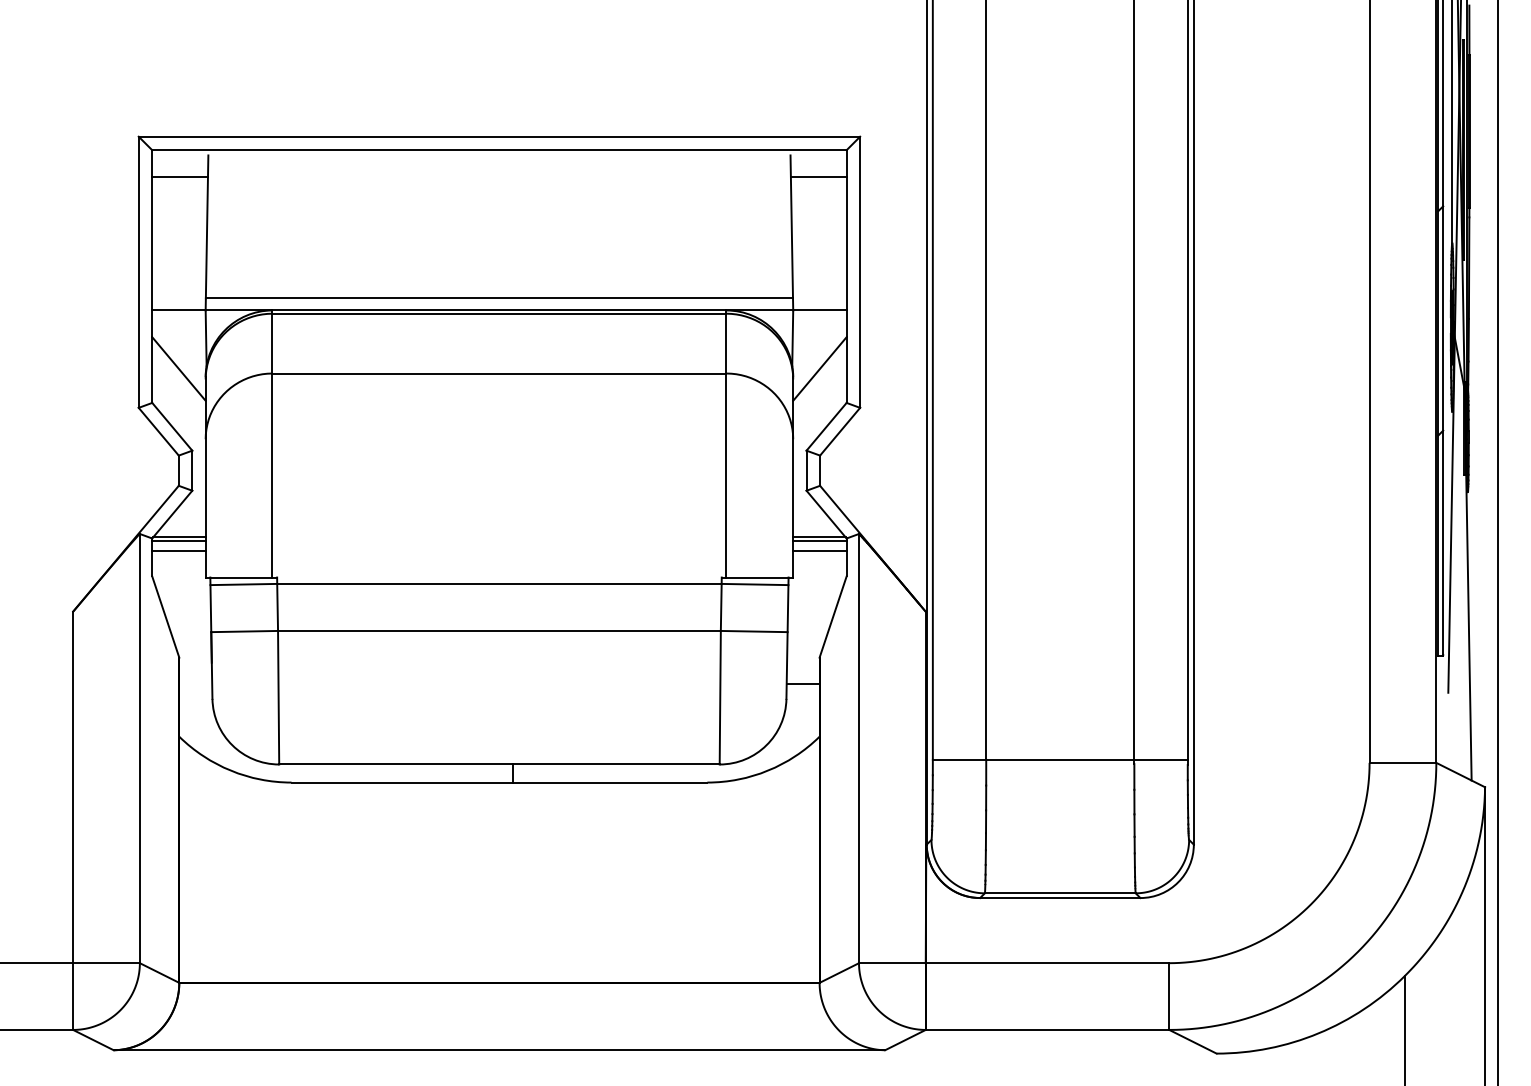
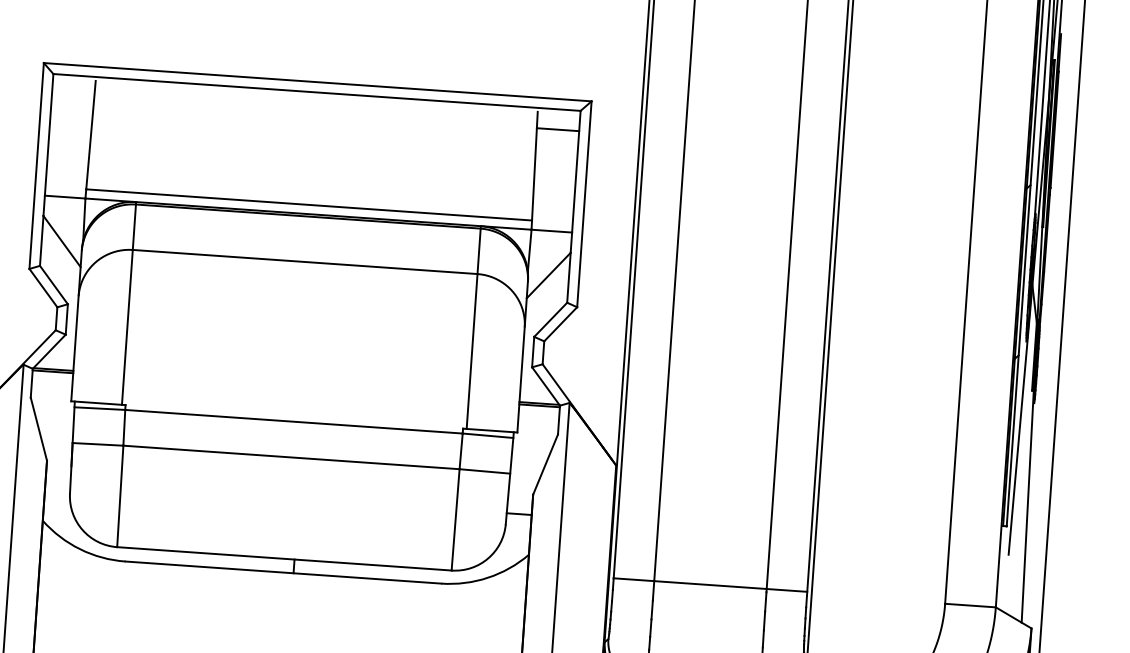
line: (179, 176) -> (72, 95), removed
line: (178, 550) -> (52, 379), removed
line: (819, 550) -> (538, 413), removed

